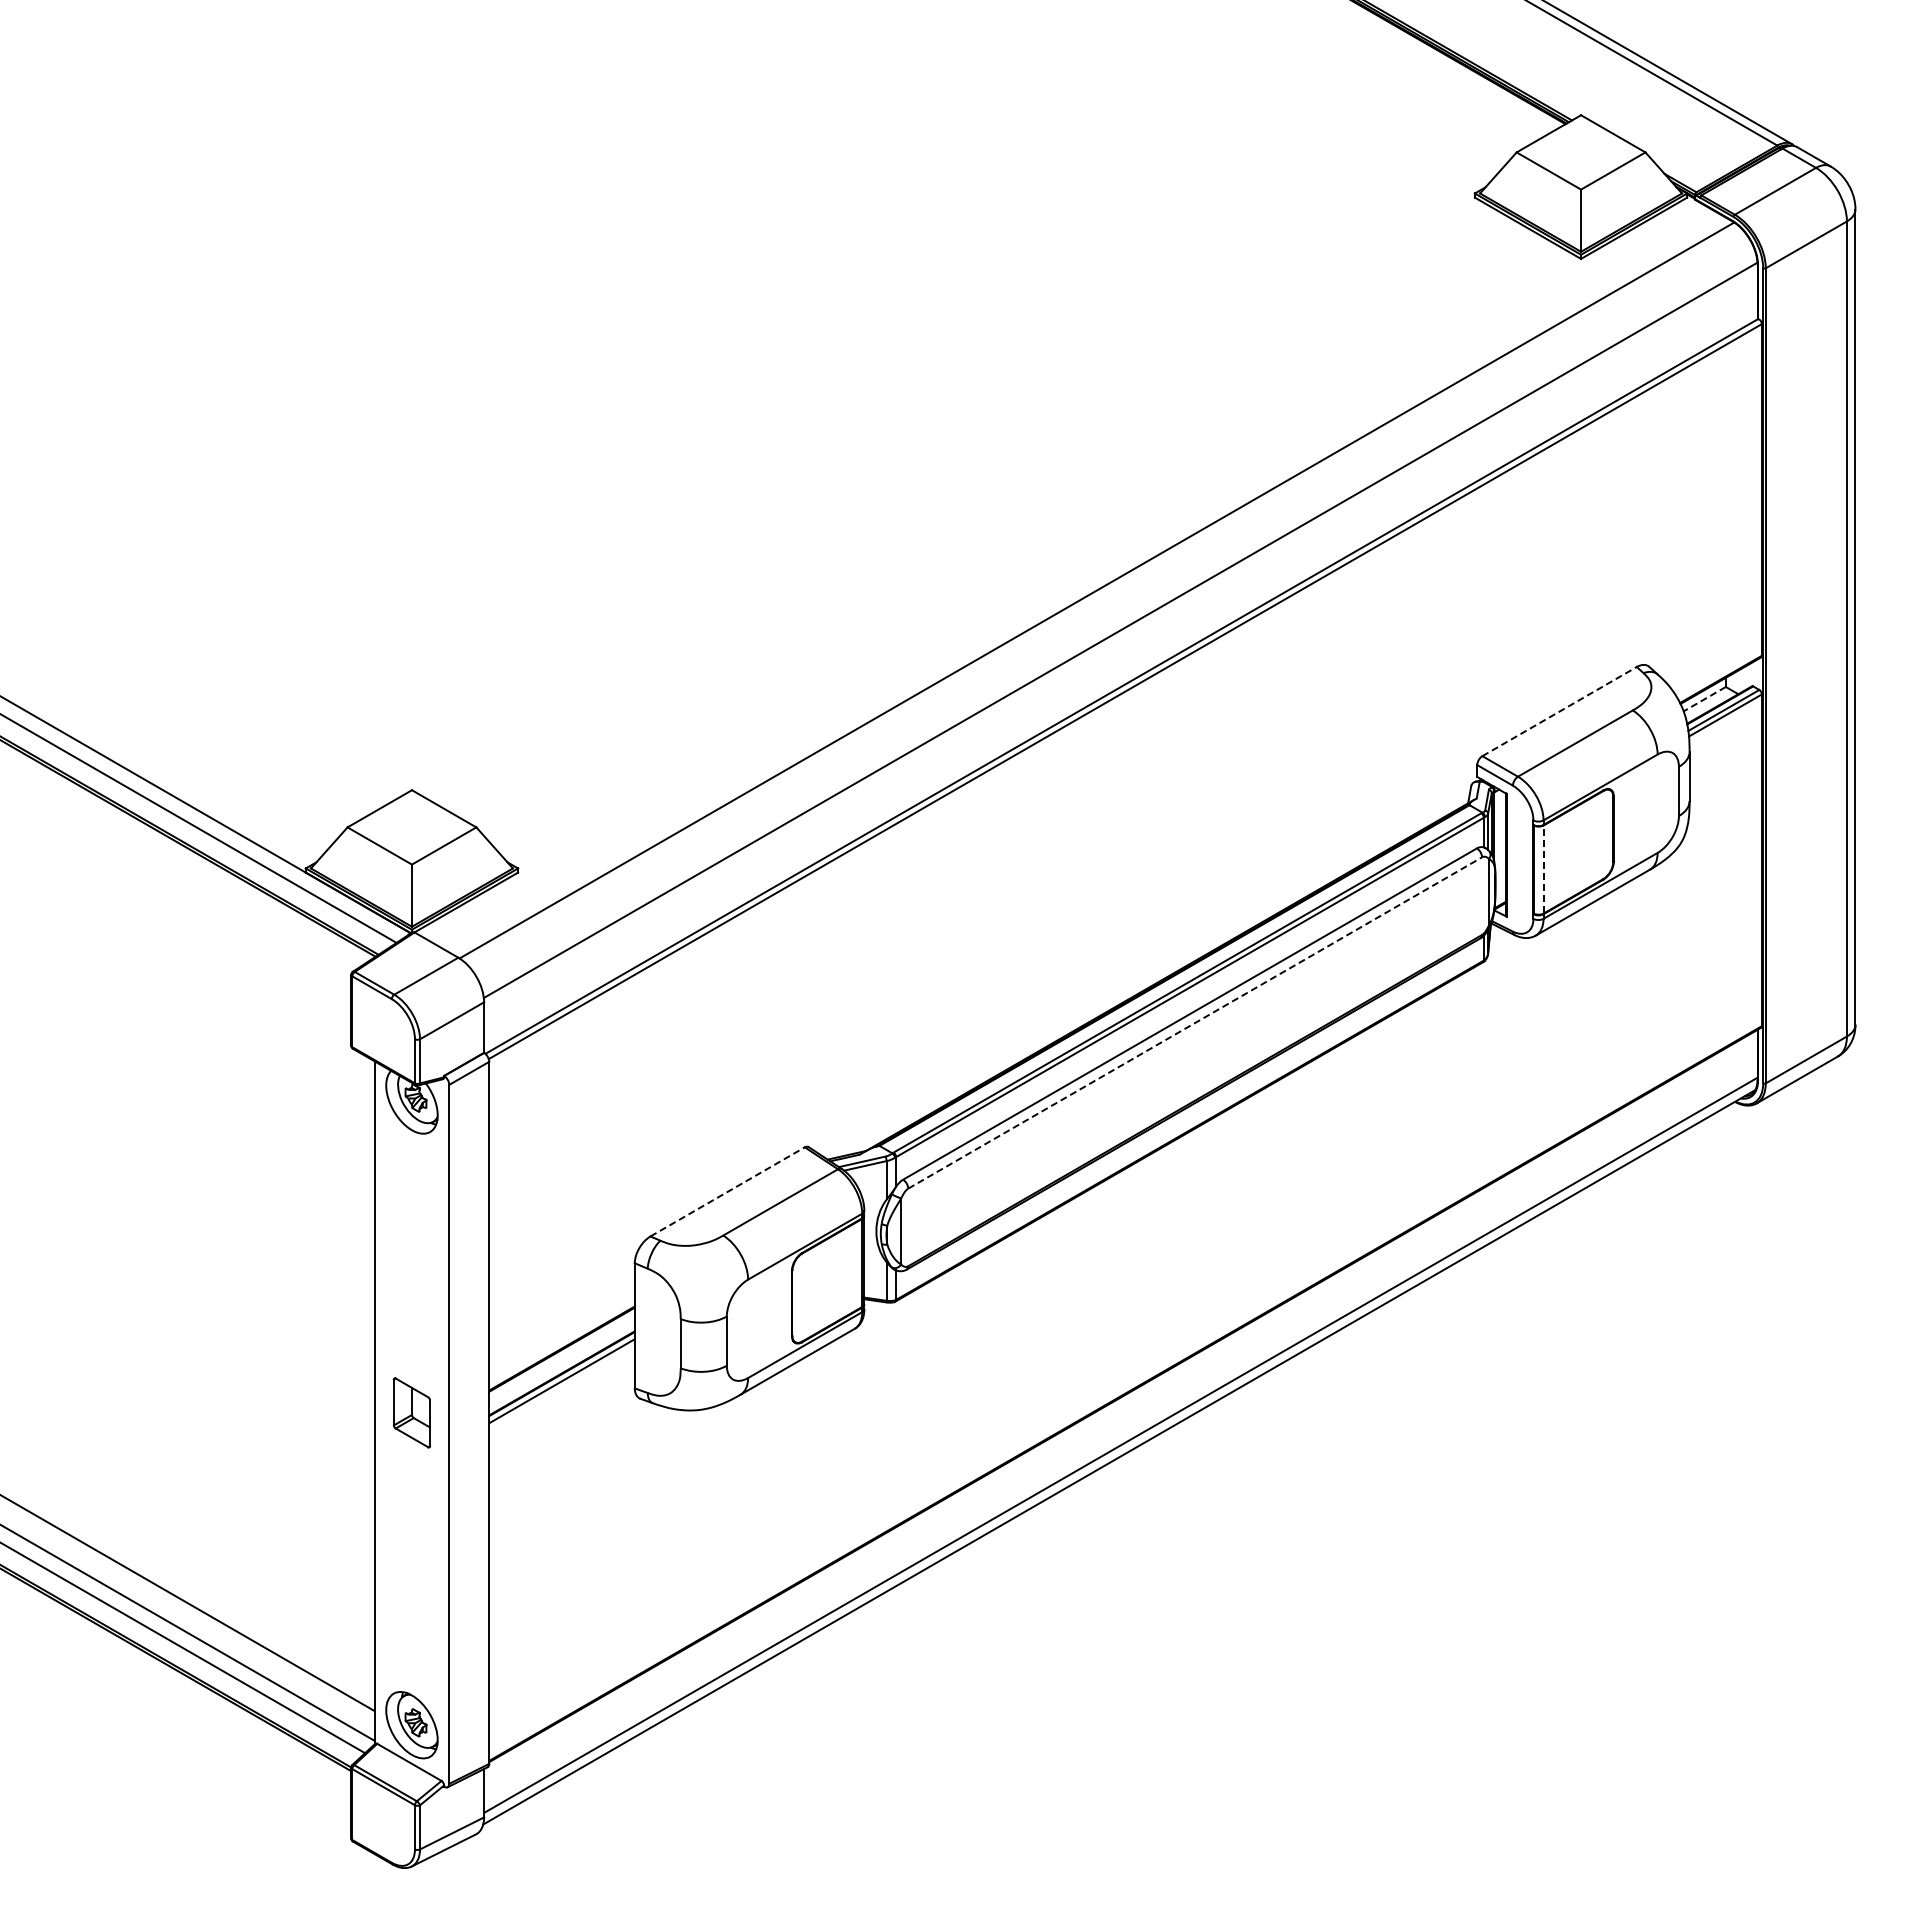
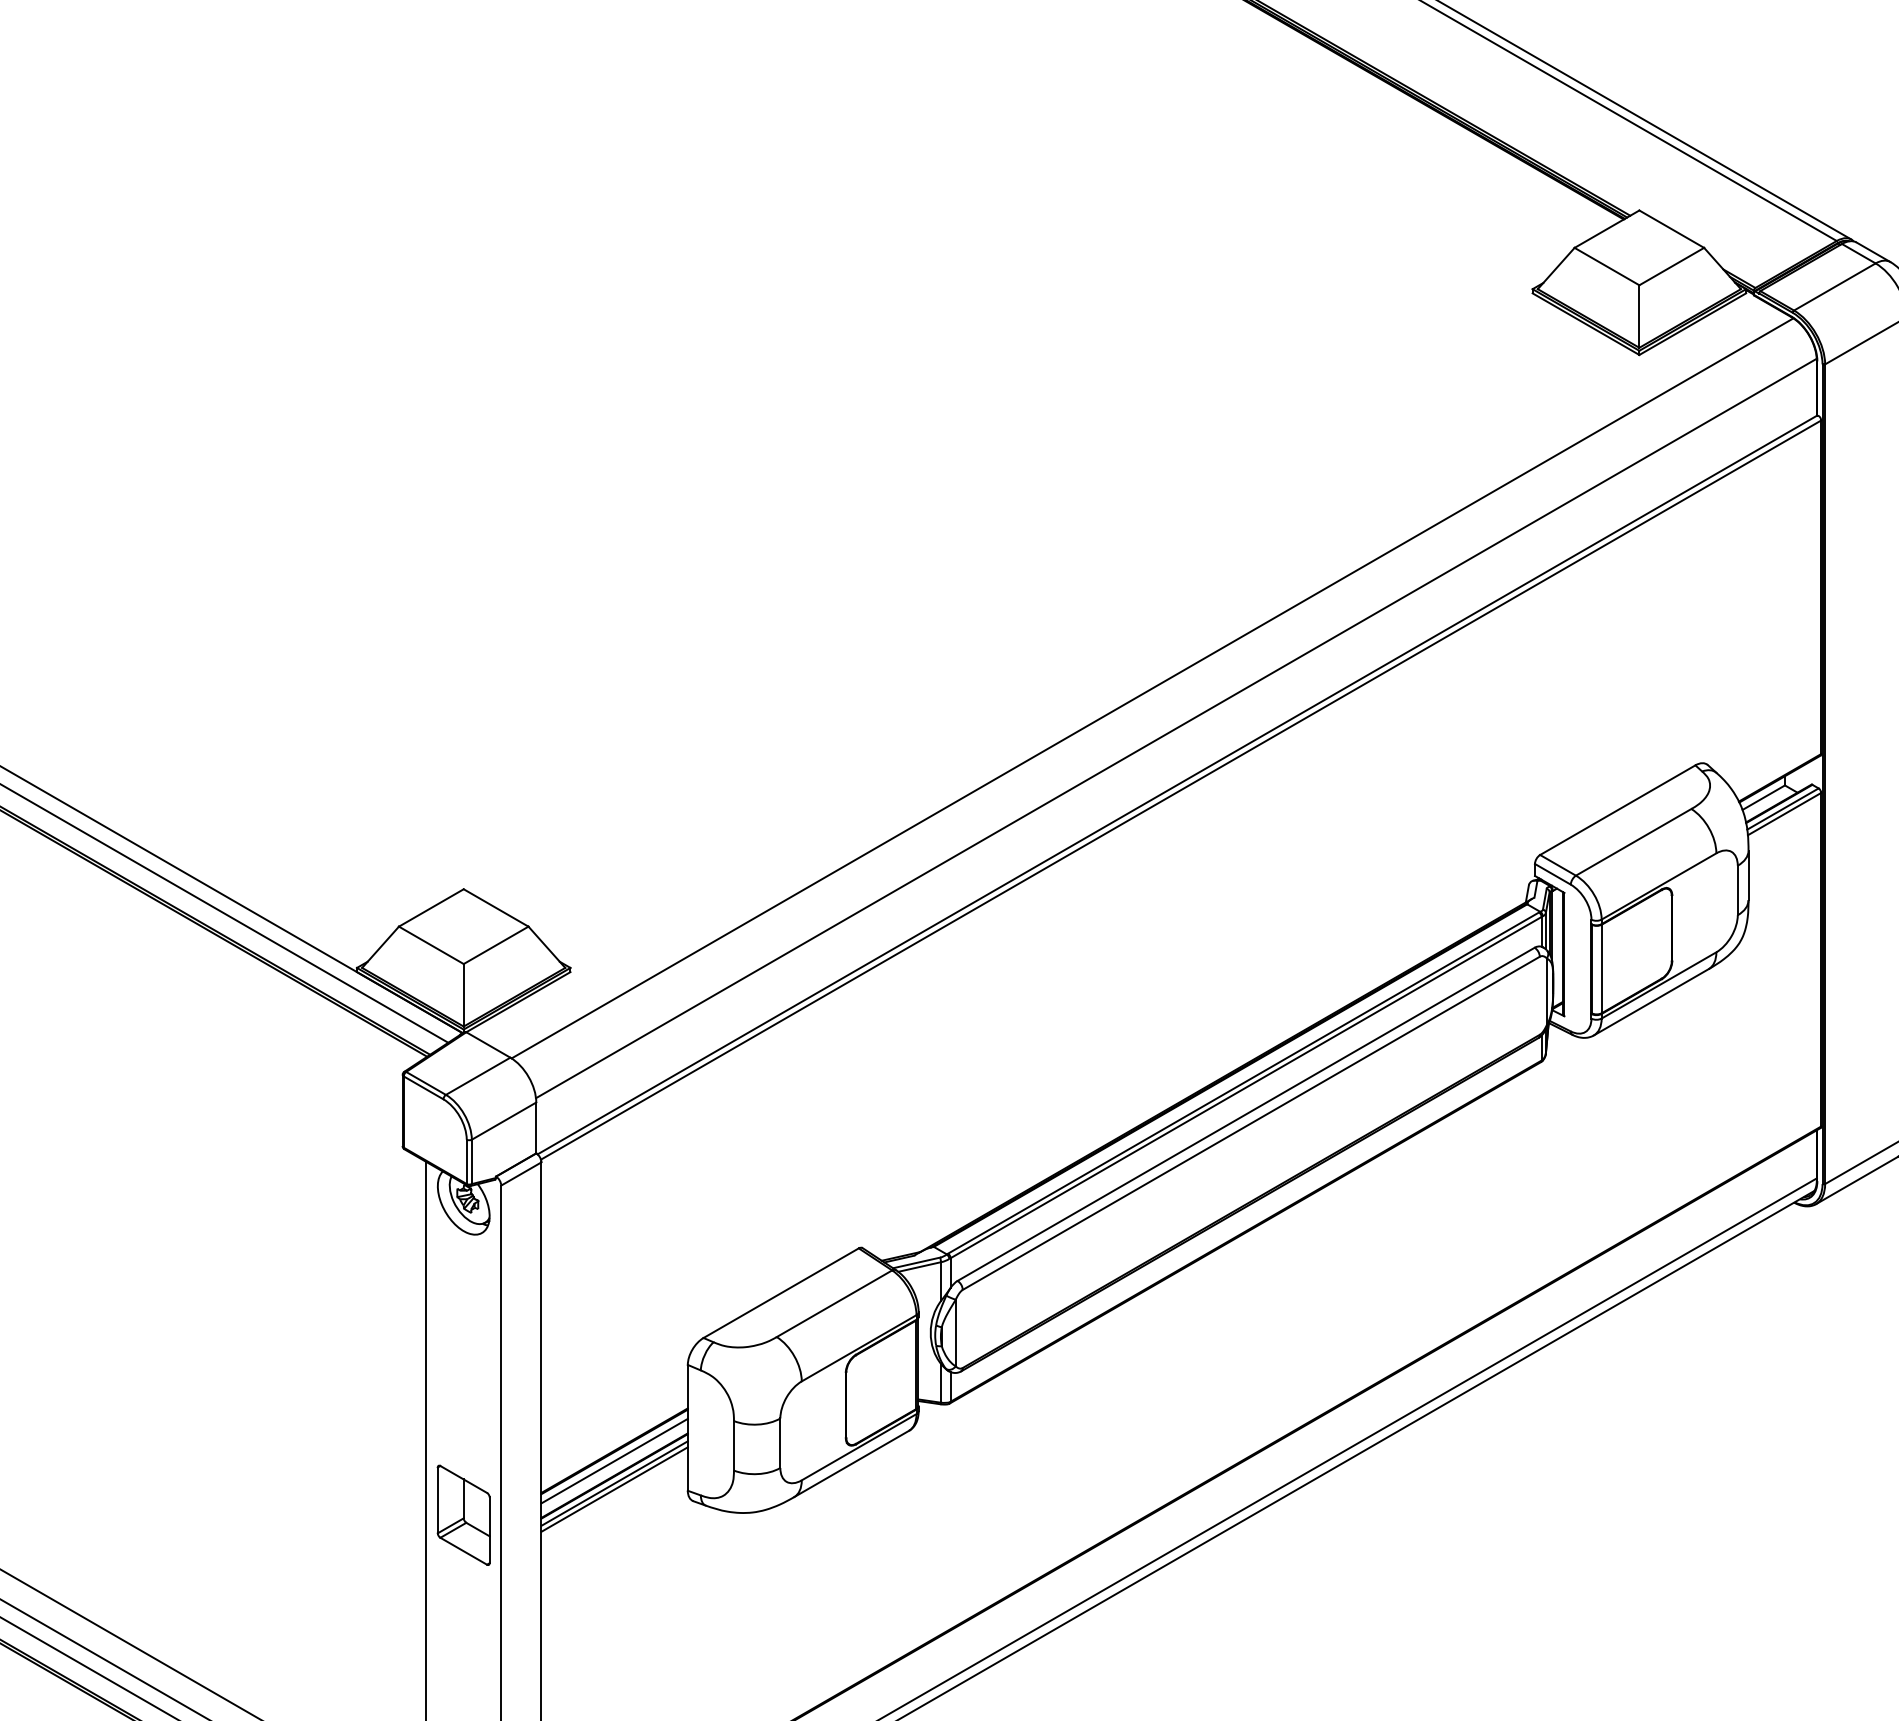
line: (1704, 699) -> (1763, 798), dashed -> solid
line: (1560, 711) -> (1618, 810), dashed -> solid
line: (1543, 868) -> (1601, 967), dashed -> solid
line: (1195, 1022) -> (1251, 1122), dashed -> solid
line: (728, 1191) -> (782, 1292), dashed -> solid
line: (561, 1358) -> (614, 1460), added
line: (561, 1387) -> (614, 1489), added
part: (411, 1412) -> (463, 1515), size x1.43

